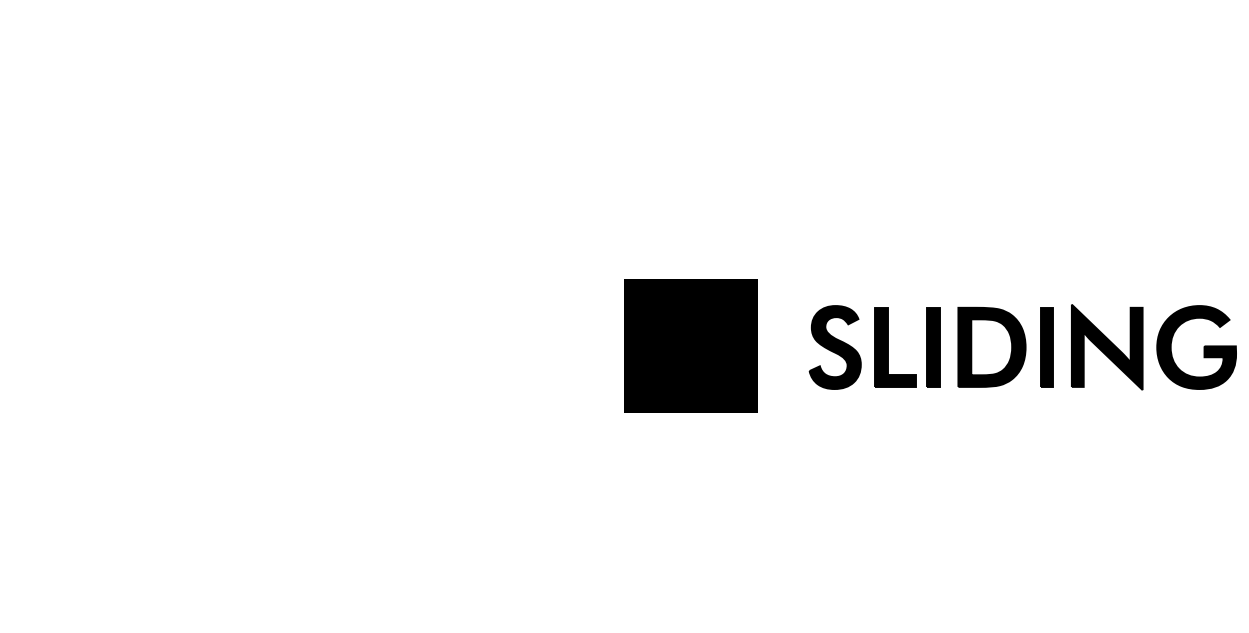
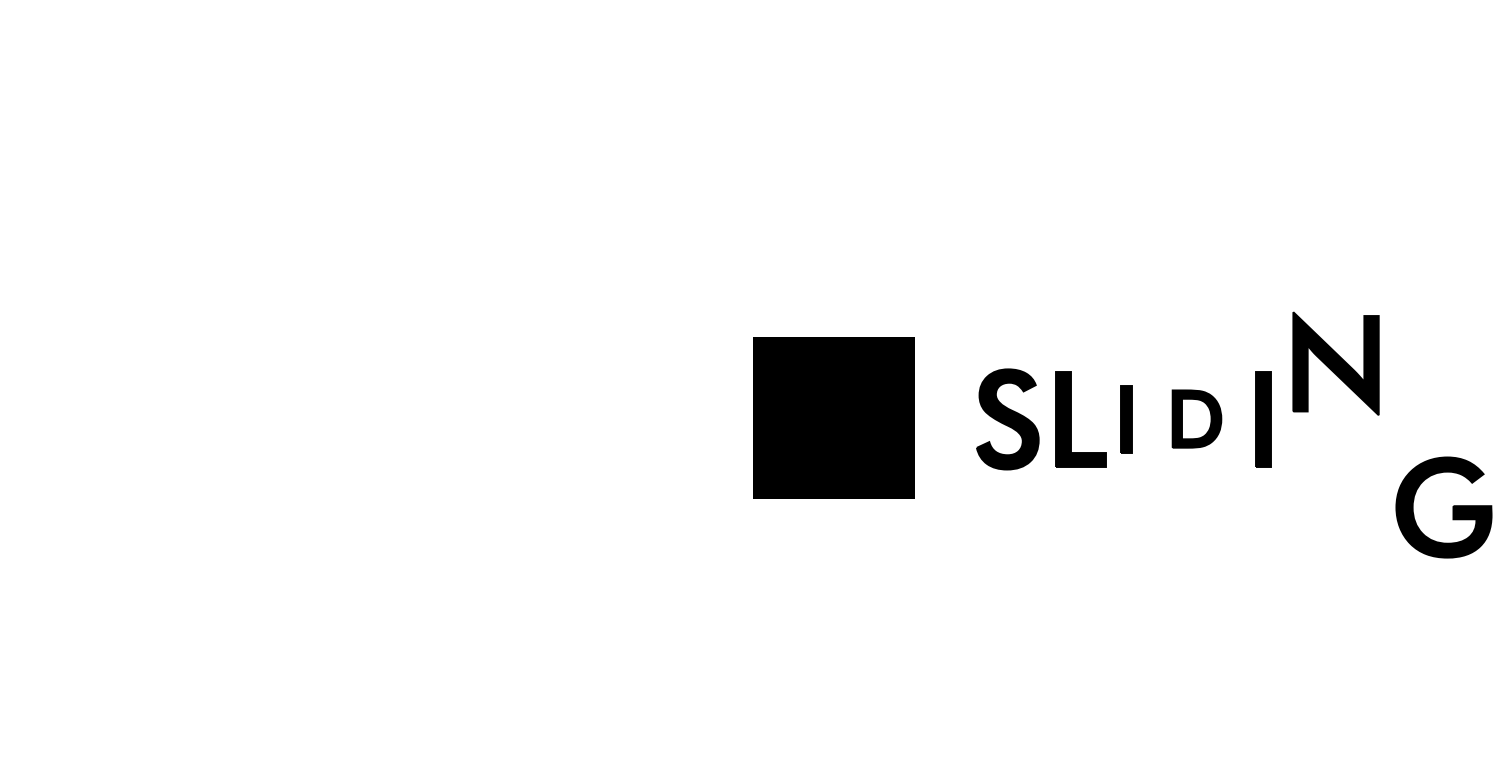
part: (991, 346) -> (1196, 418), size x0.6
part: (933, 347) -> (1126, 419), size x0.7
part: (1107, 347) -> (1336, 363), moved
part: (1203, 347) -> (1452, 507), moved

